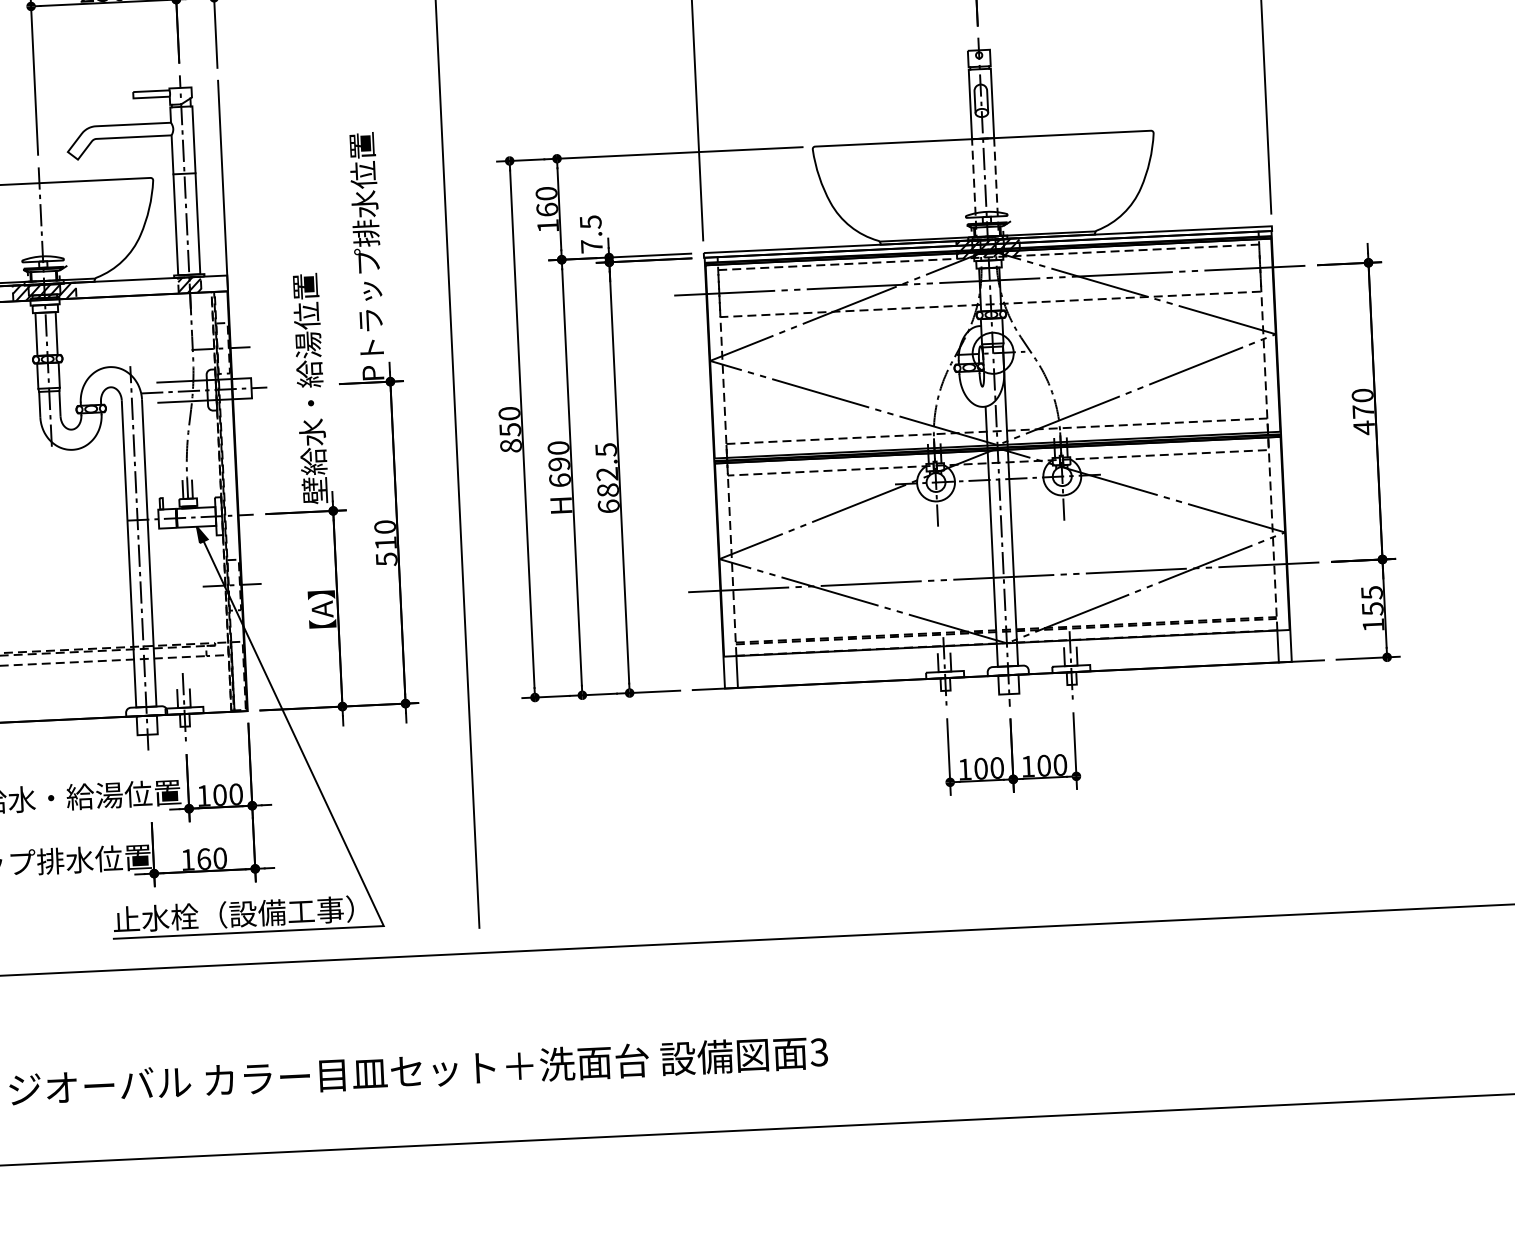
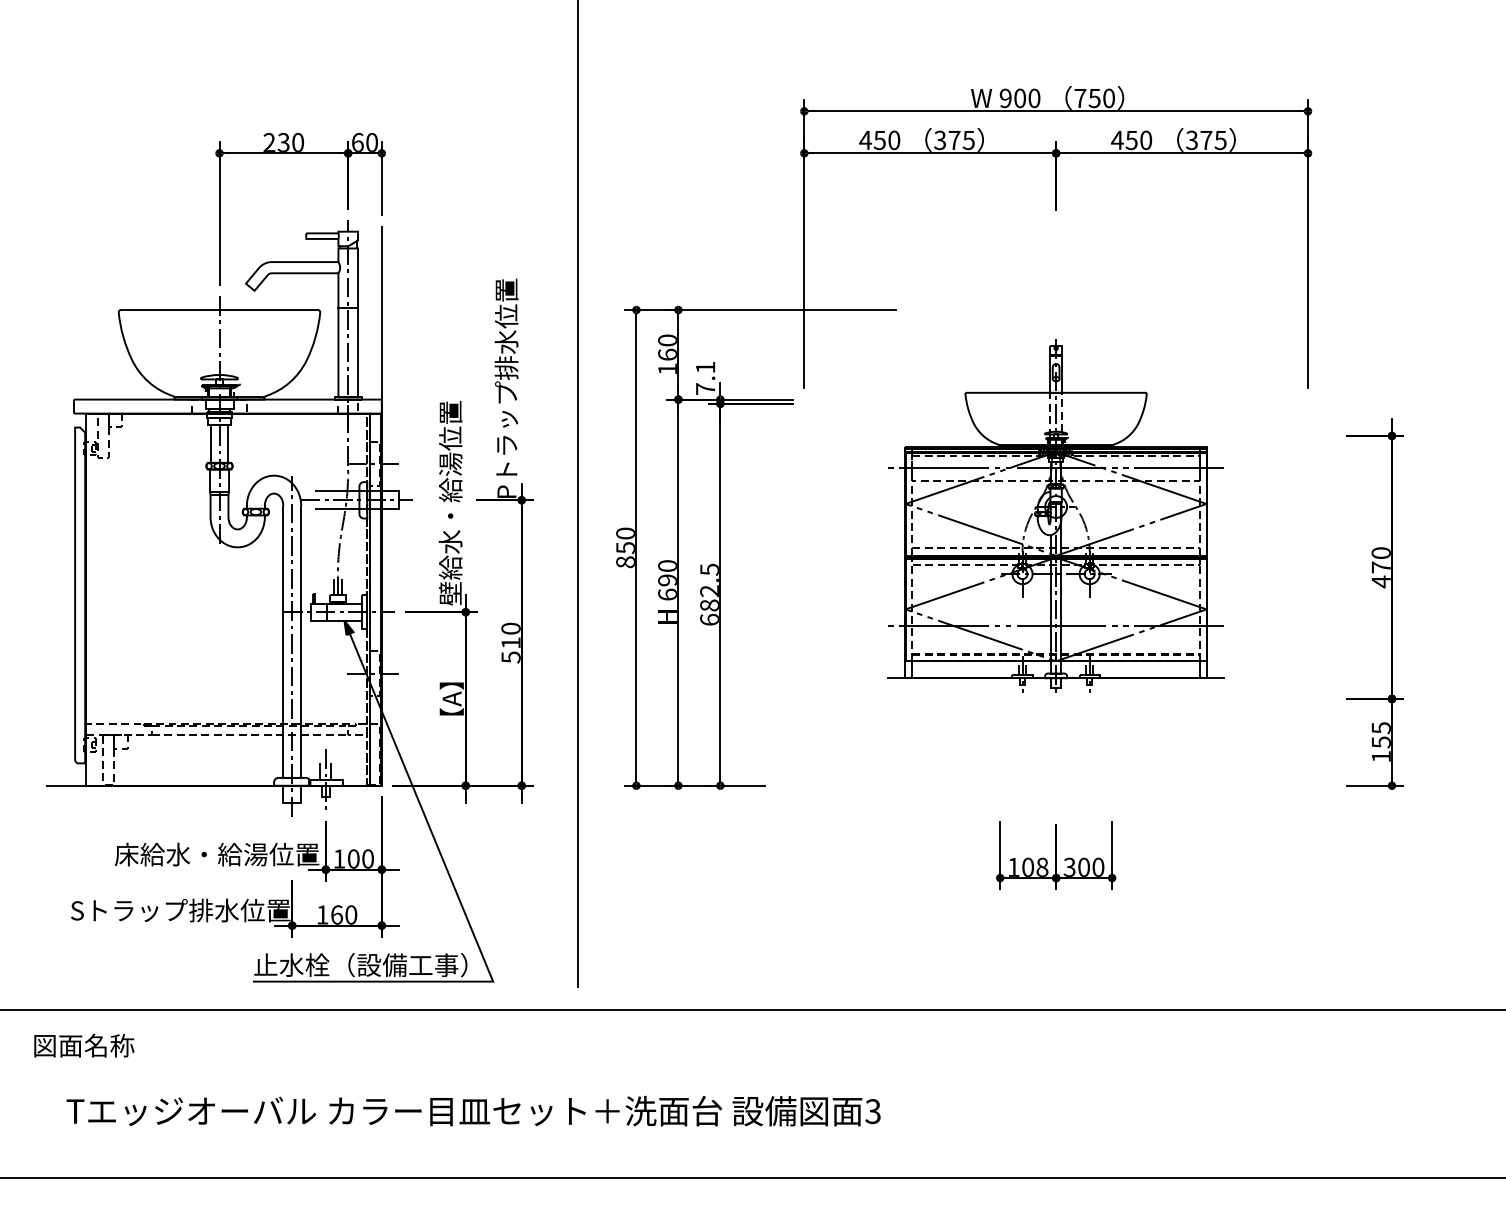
text: (590, 222) -> (705, 367), 7.5 -> 7.1
hatch: (190, 285) -> (348, 406), removed
hatch: (44, 291) -> (219, 406), removed
part: (993, 371) -> (1055, 516), size x0.6
text: (1027, 765) -> (1069, 866), 100 -> 300
text: (997, 768) -> (1042, 867), 100 -> 108

